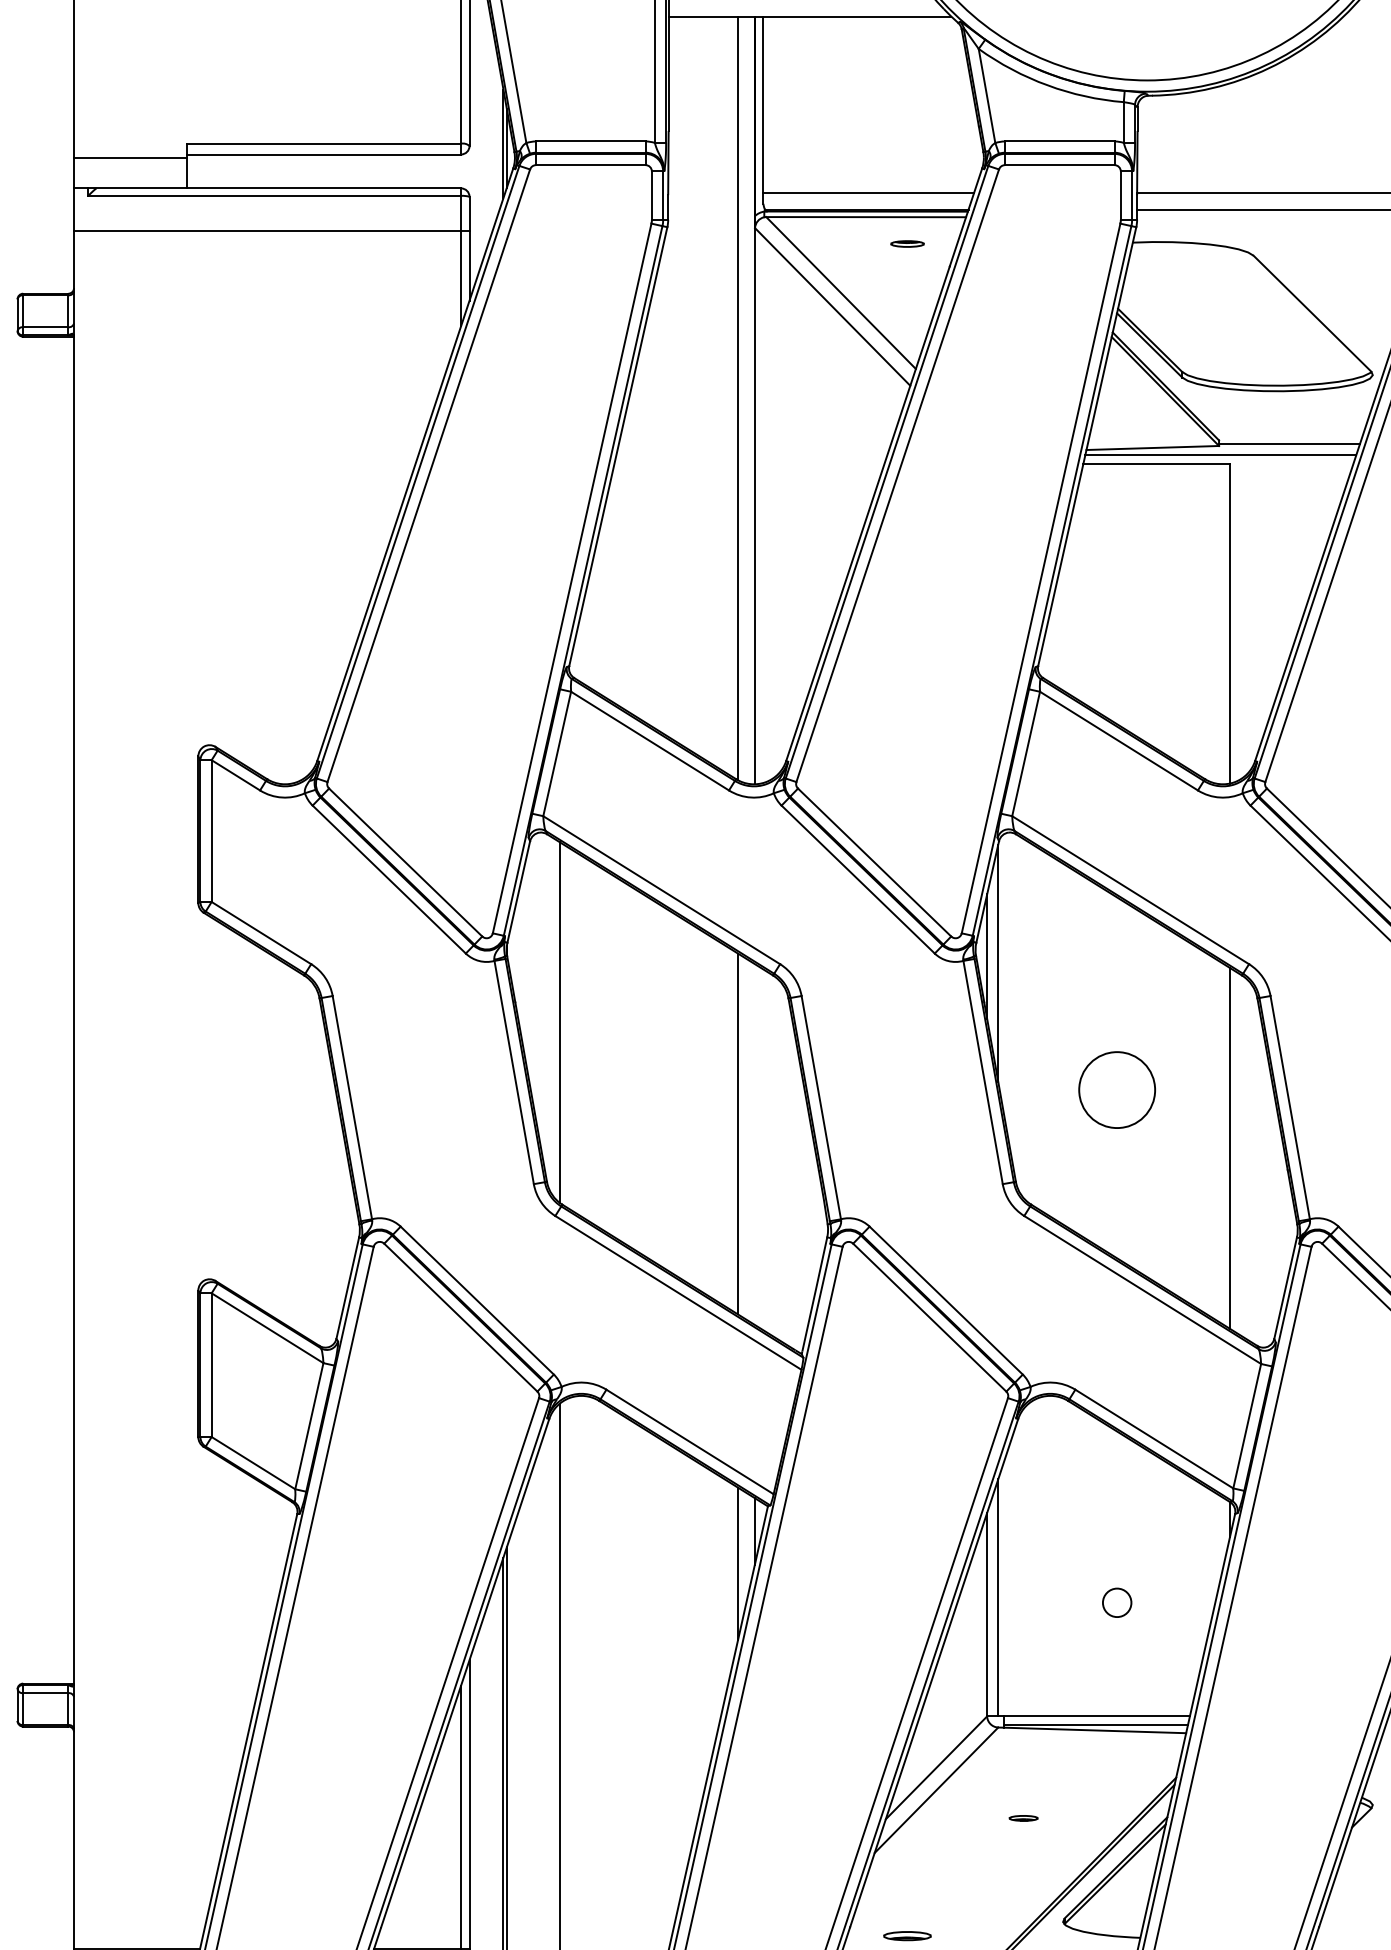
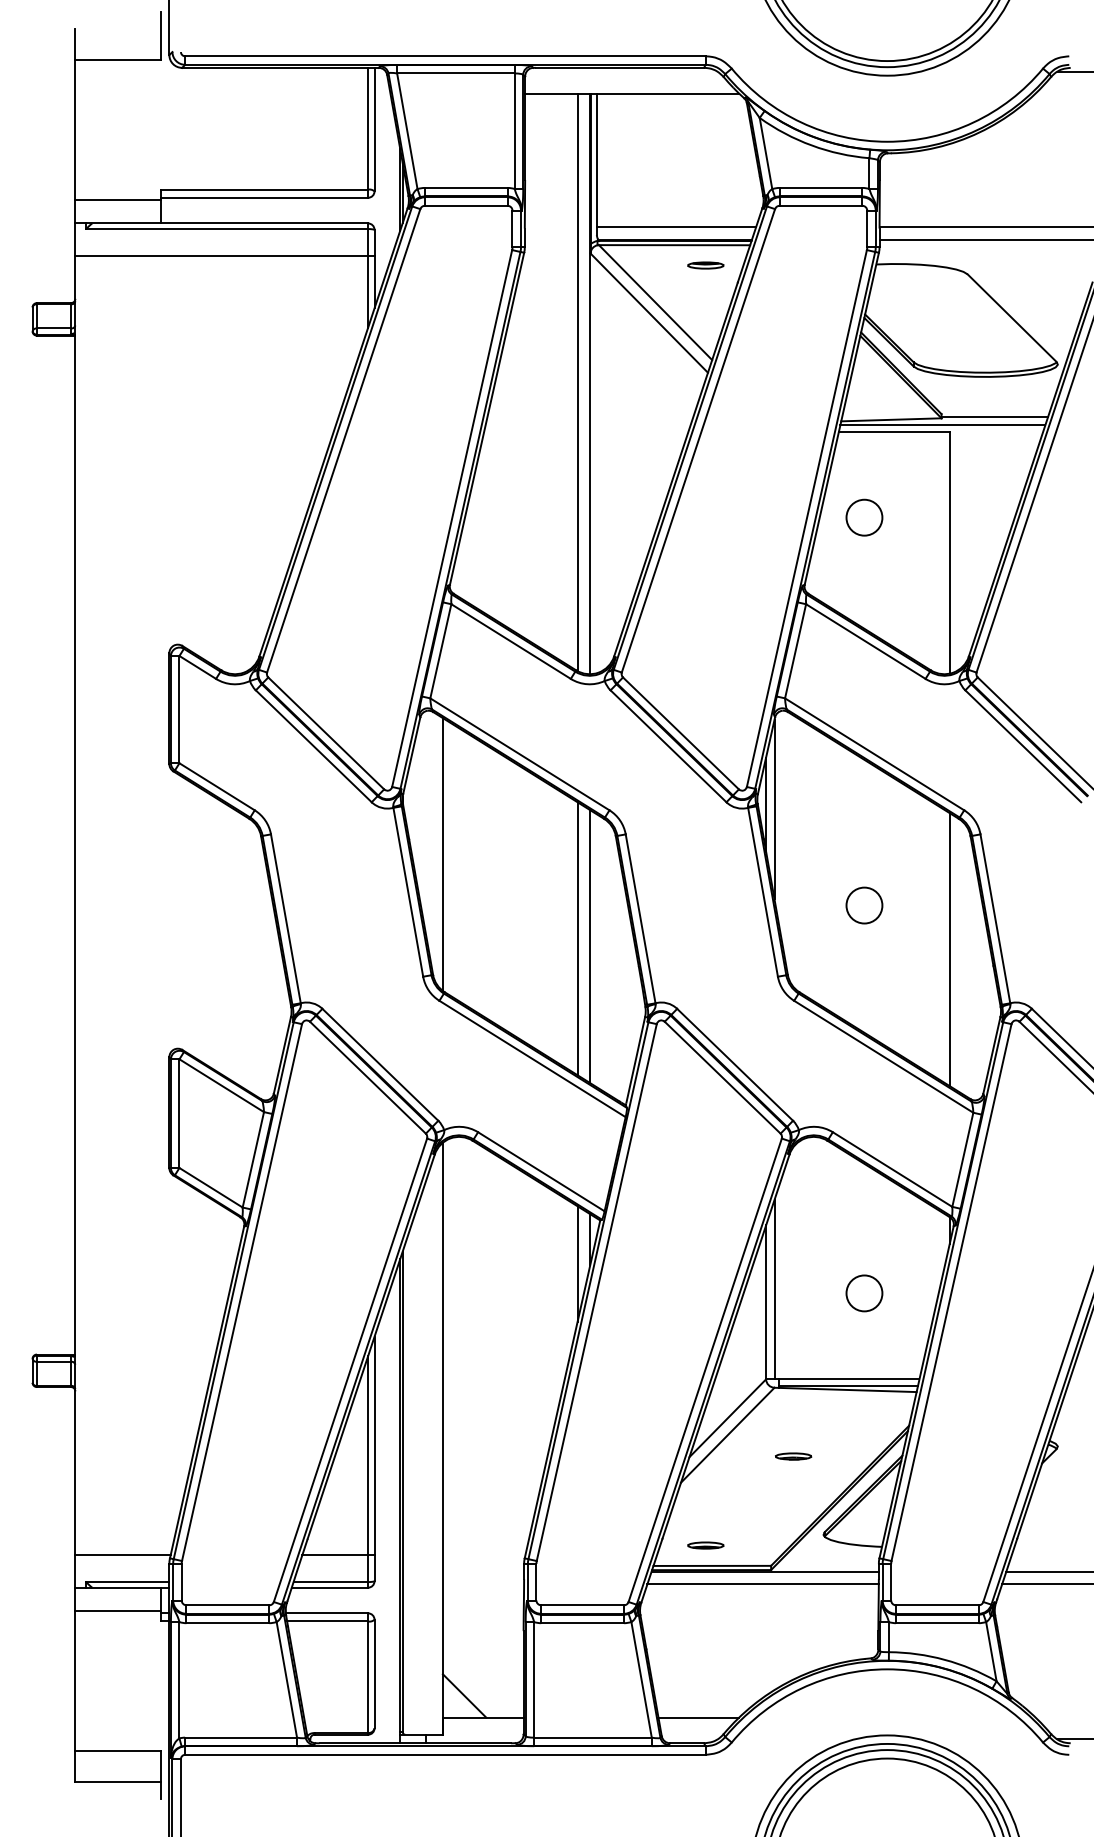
part: (907, 243) -> (705, 265), size x1.43
circle: (1117, 577) -> (864, 517), added
circle: (1117, 1090) -> (864, 905), size x0.62
line: (755, 1144) -> (590, 946), added
circle: (1117, 1602) -> (864, 1293), size x1.67
part: (1023, 1818) -> (793, 1456), size x1.67

